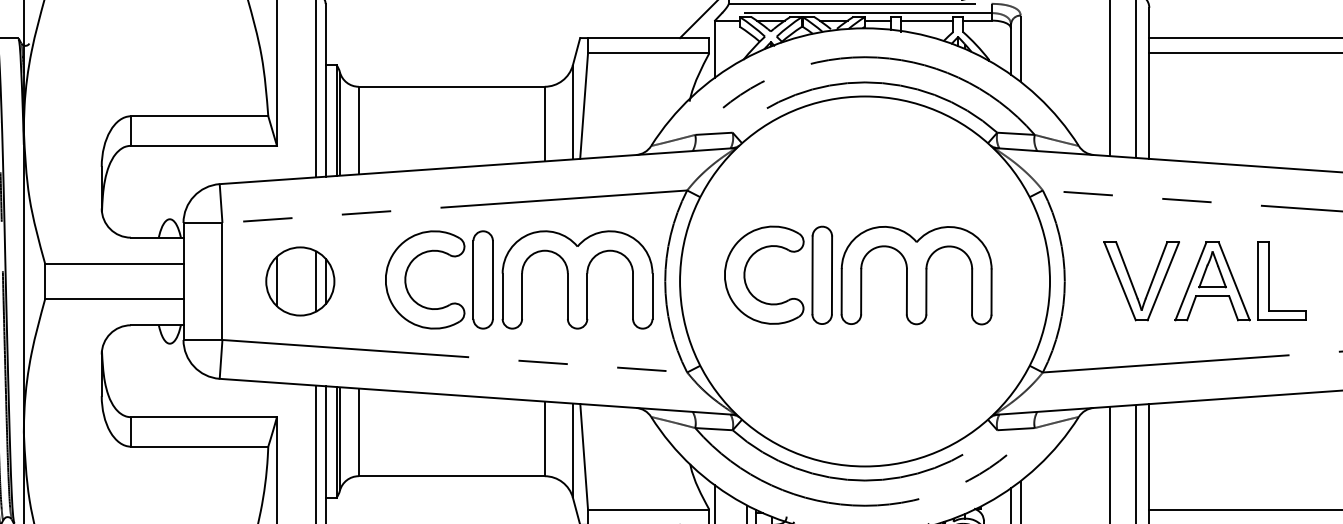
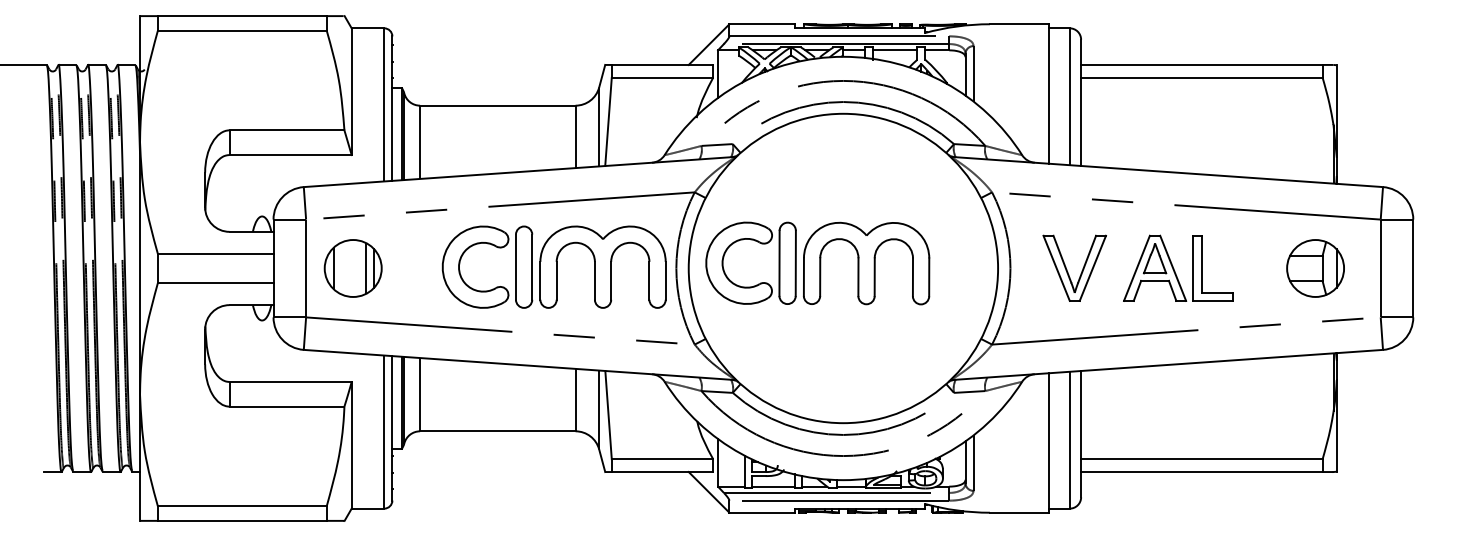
part: (857, 275) -> (817, 263), moved
part: (1240, 280) -> (1178, 267), moved
part: (299, 281) -> (352, 268), moved

